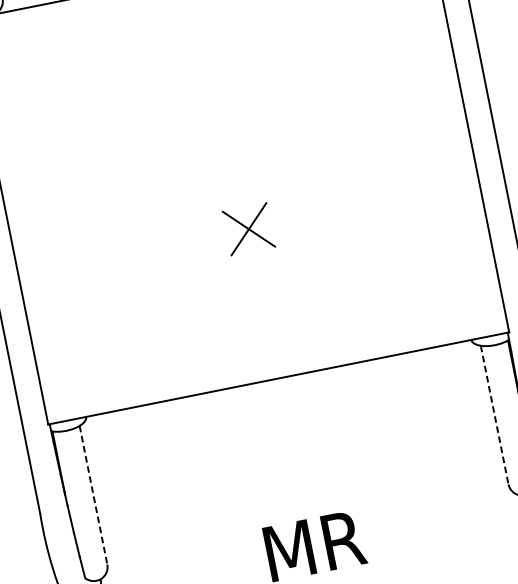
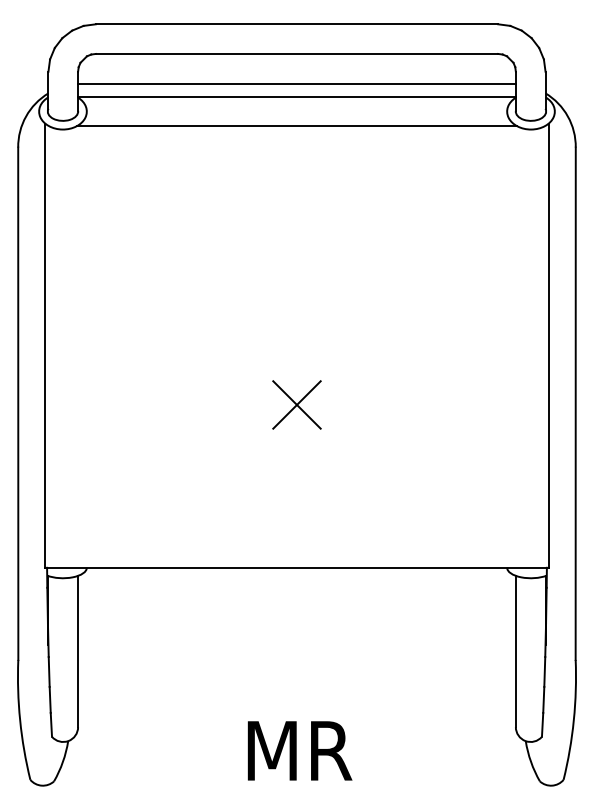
line: (494, 415) -> (515, 651), dashed -> solid
line: (93, 495) -> (78, 651), dashed -> solid

